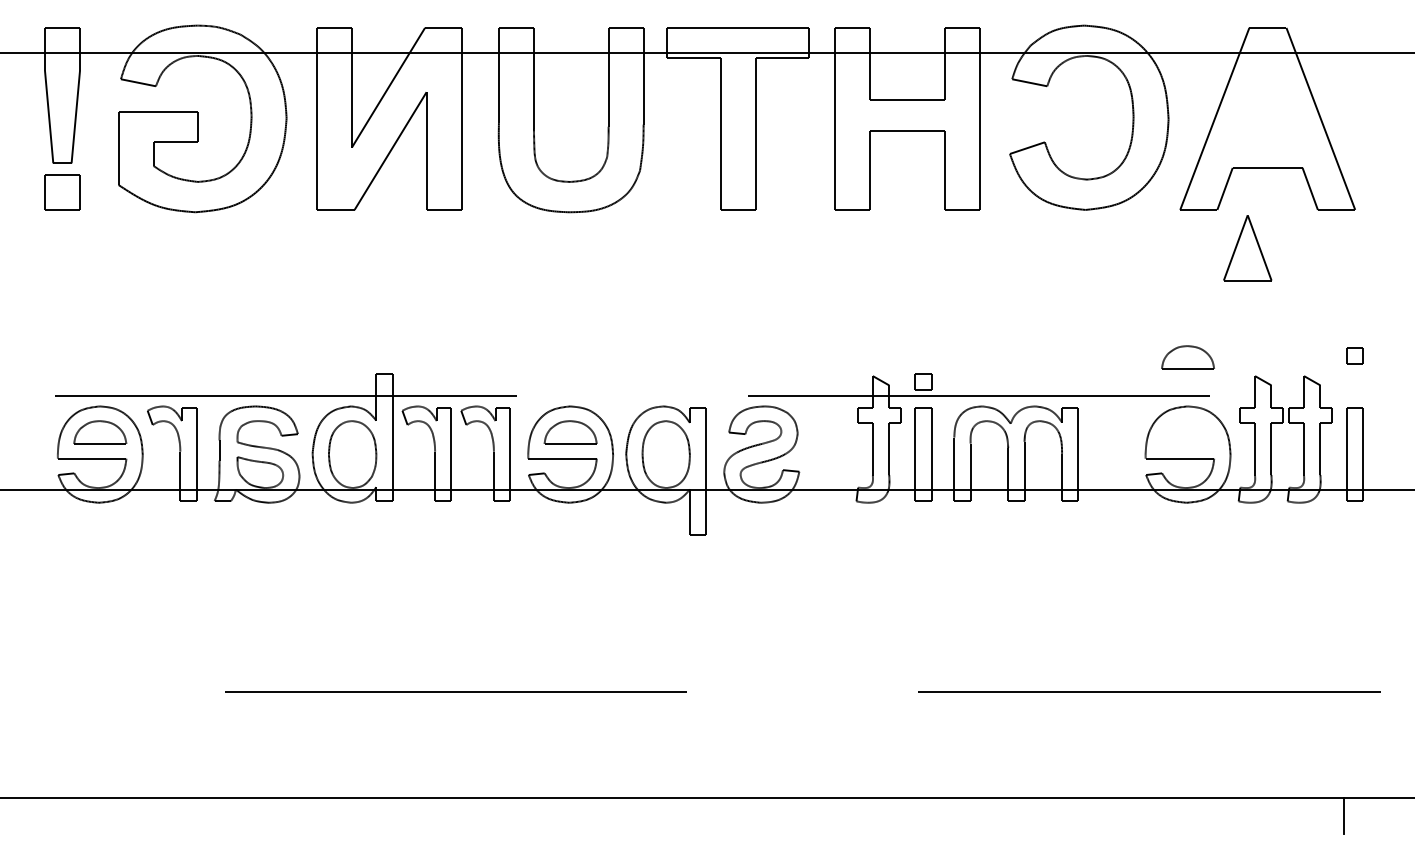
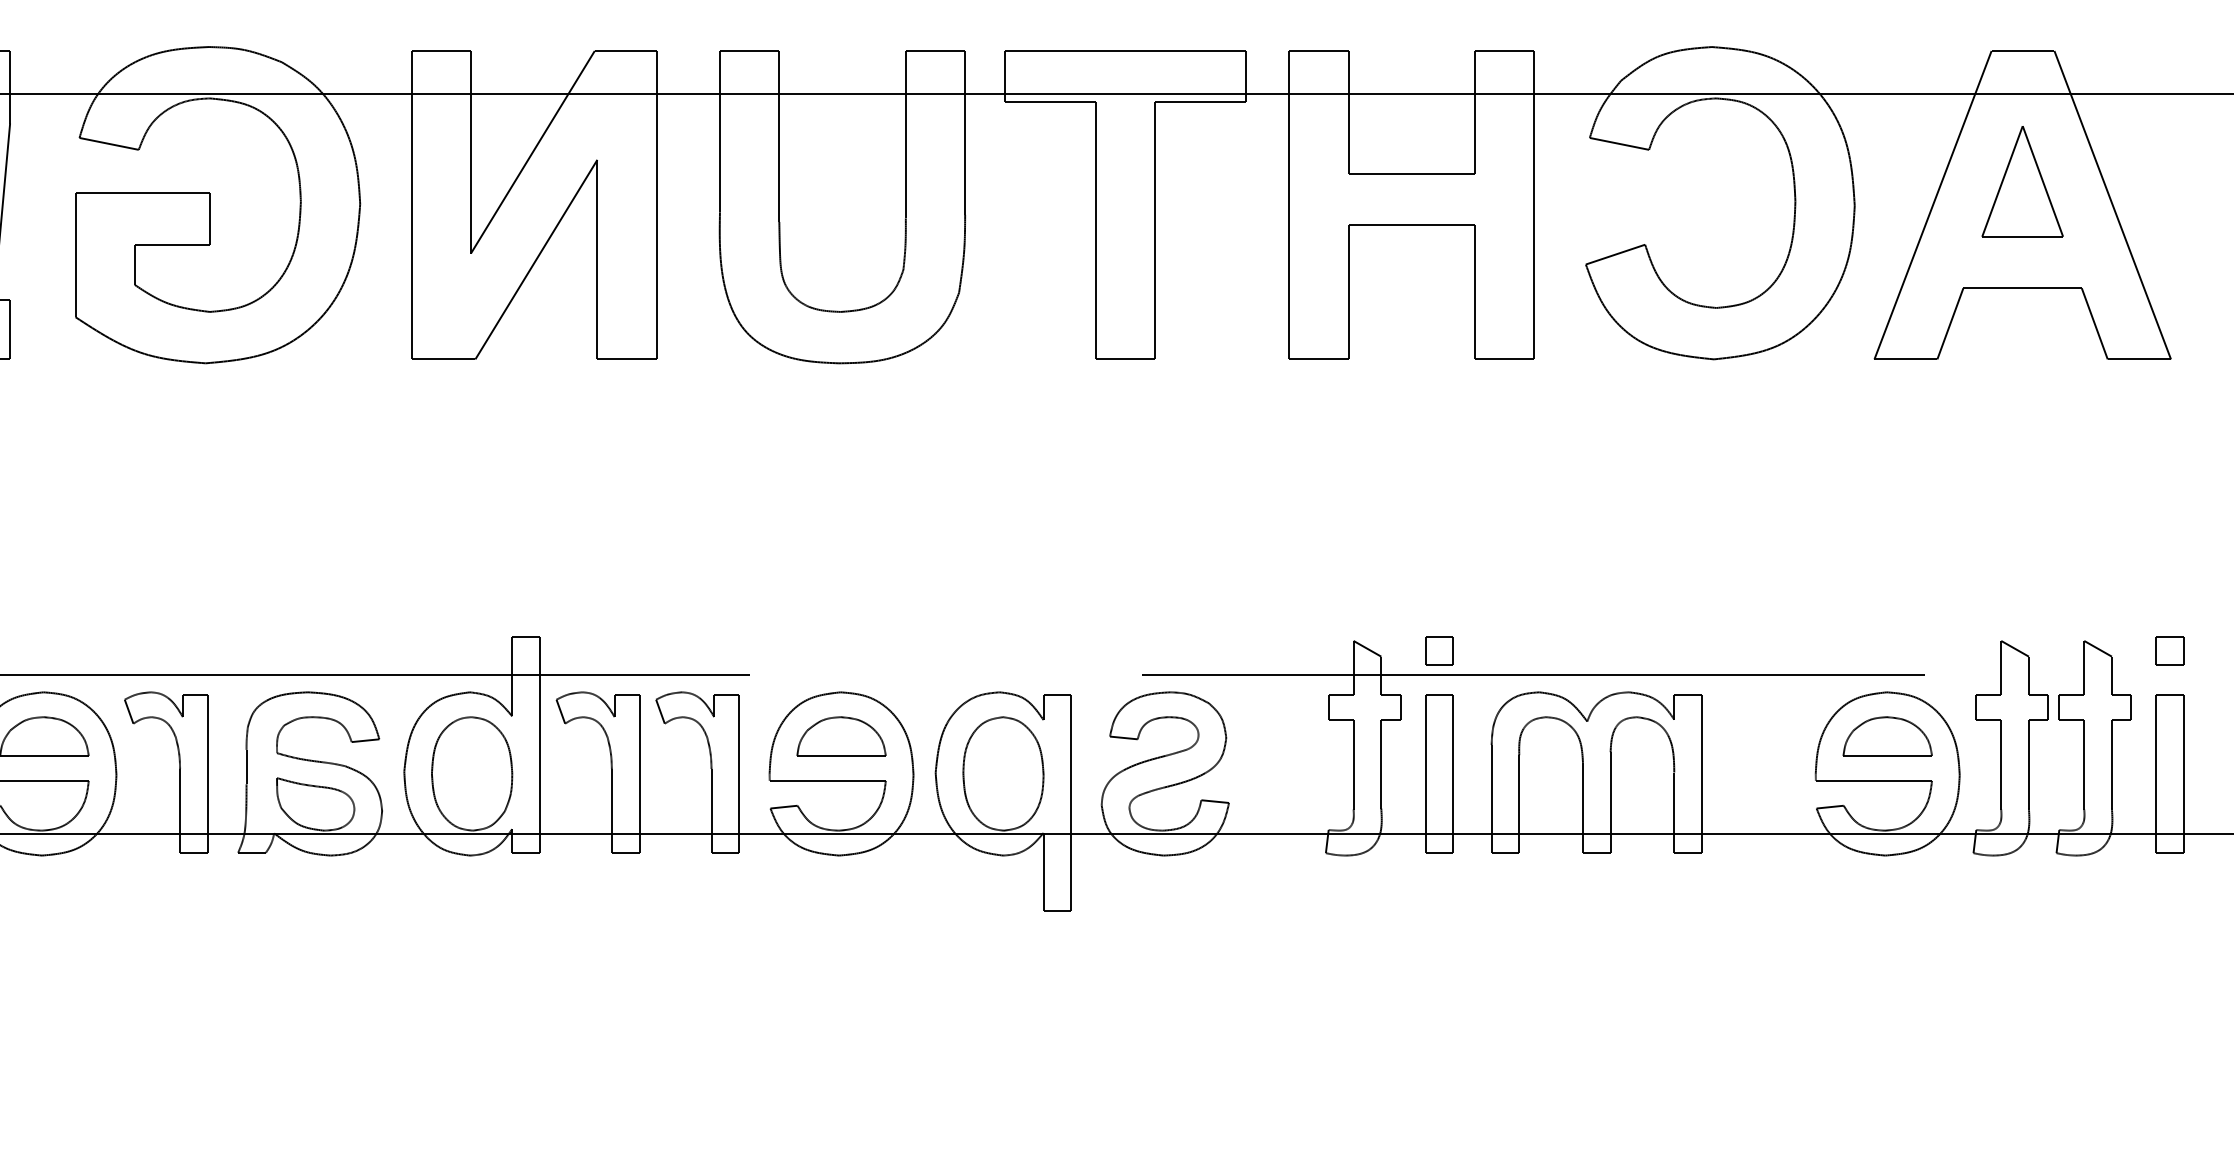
part: (1247, 248) -> (2022, 182), moved
part: (1354, 355) -> (2169, 650), moved
part: (1187, 357) -> (1886, 736), moved

